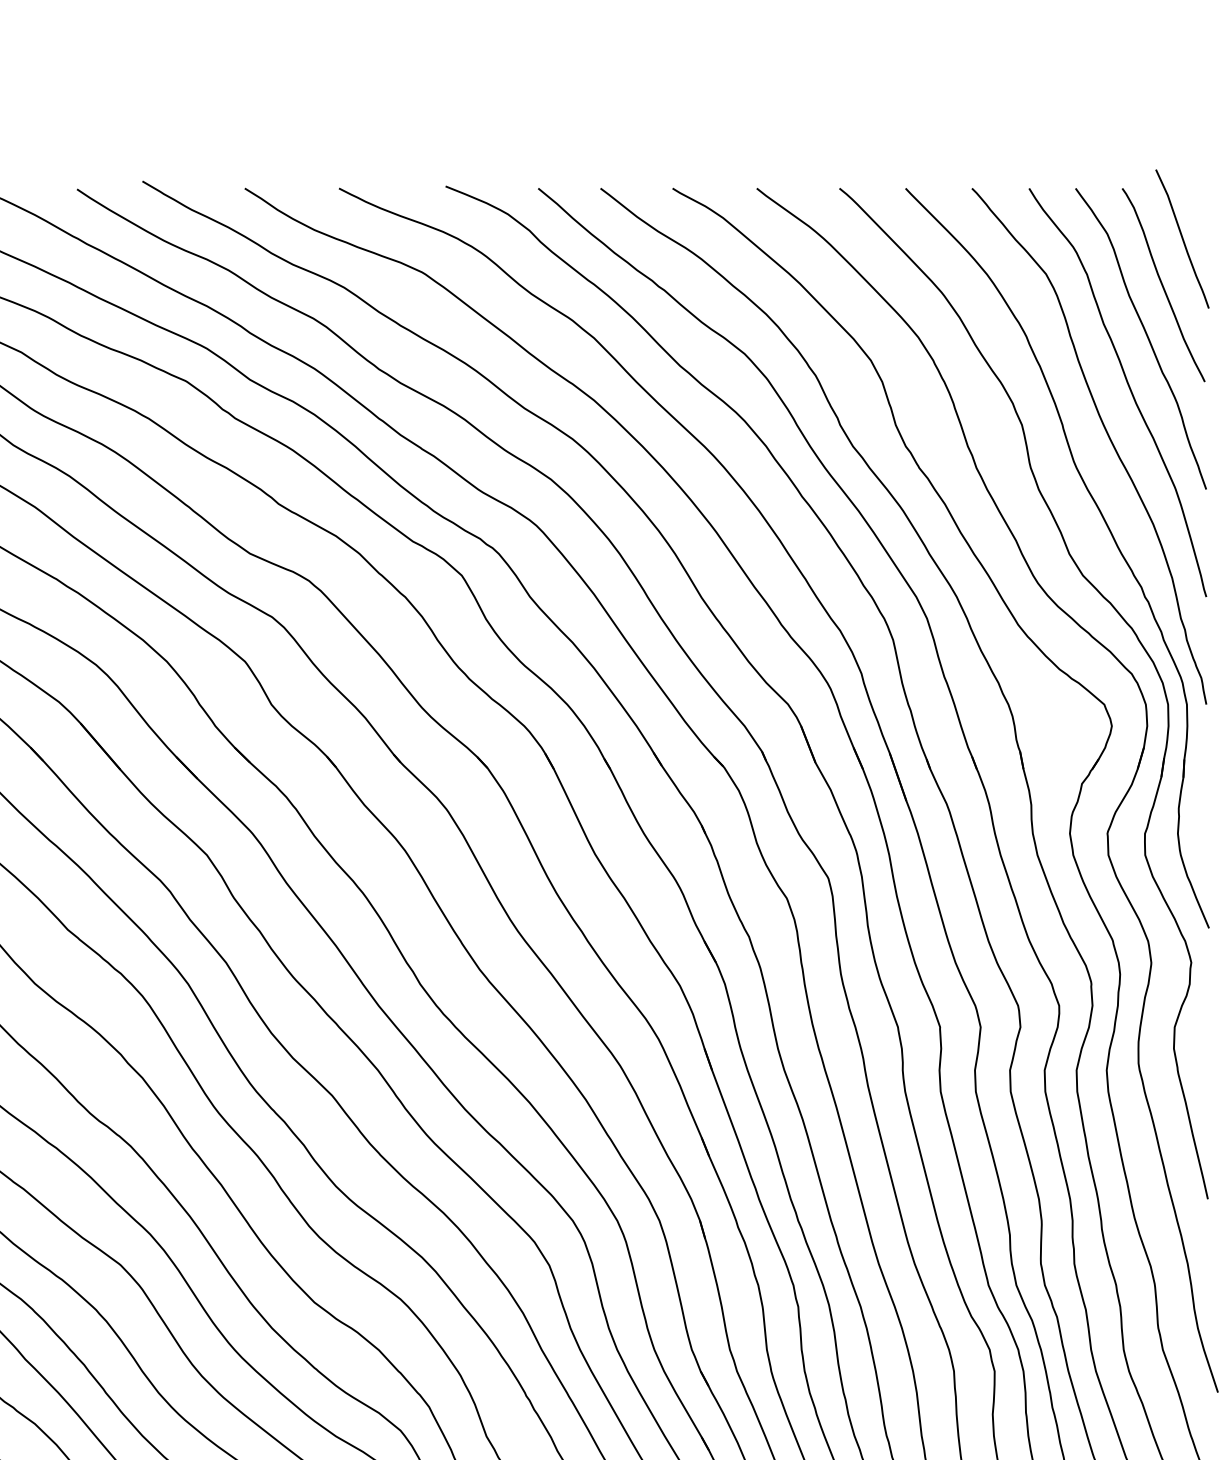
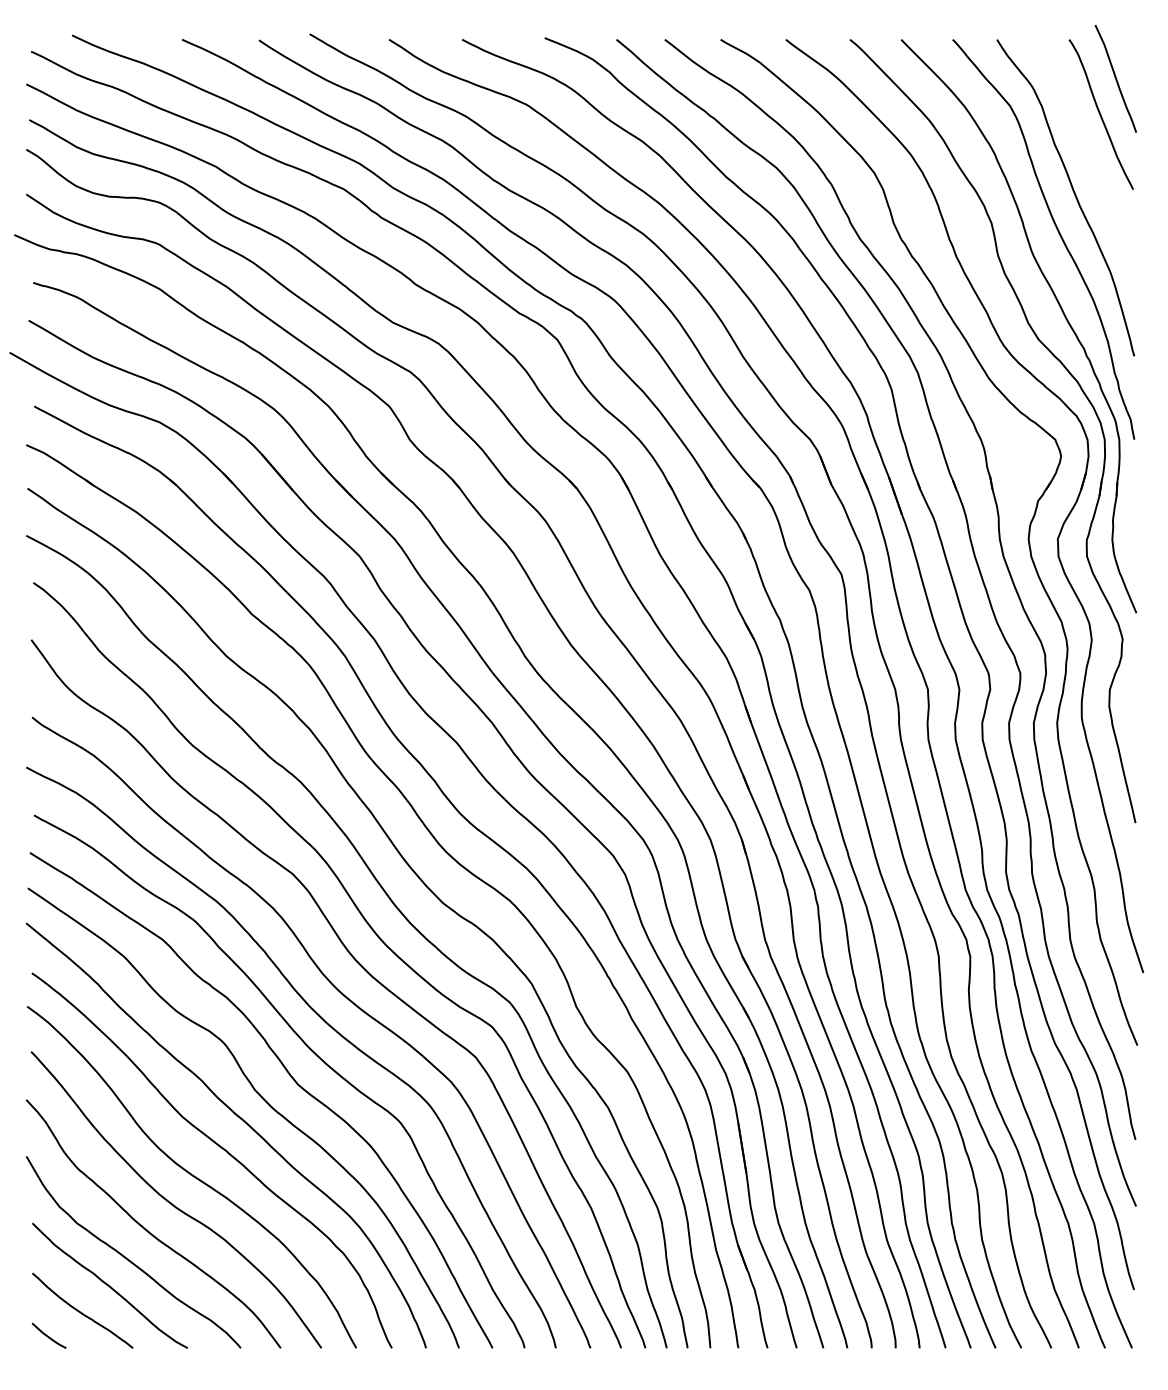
curve: (1145, 336) -> (1087, 154), removed

